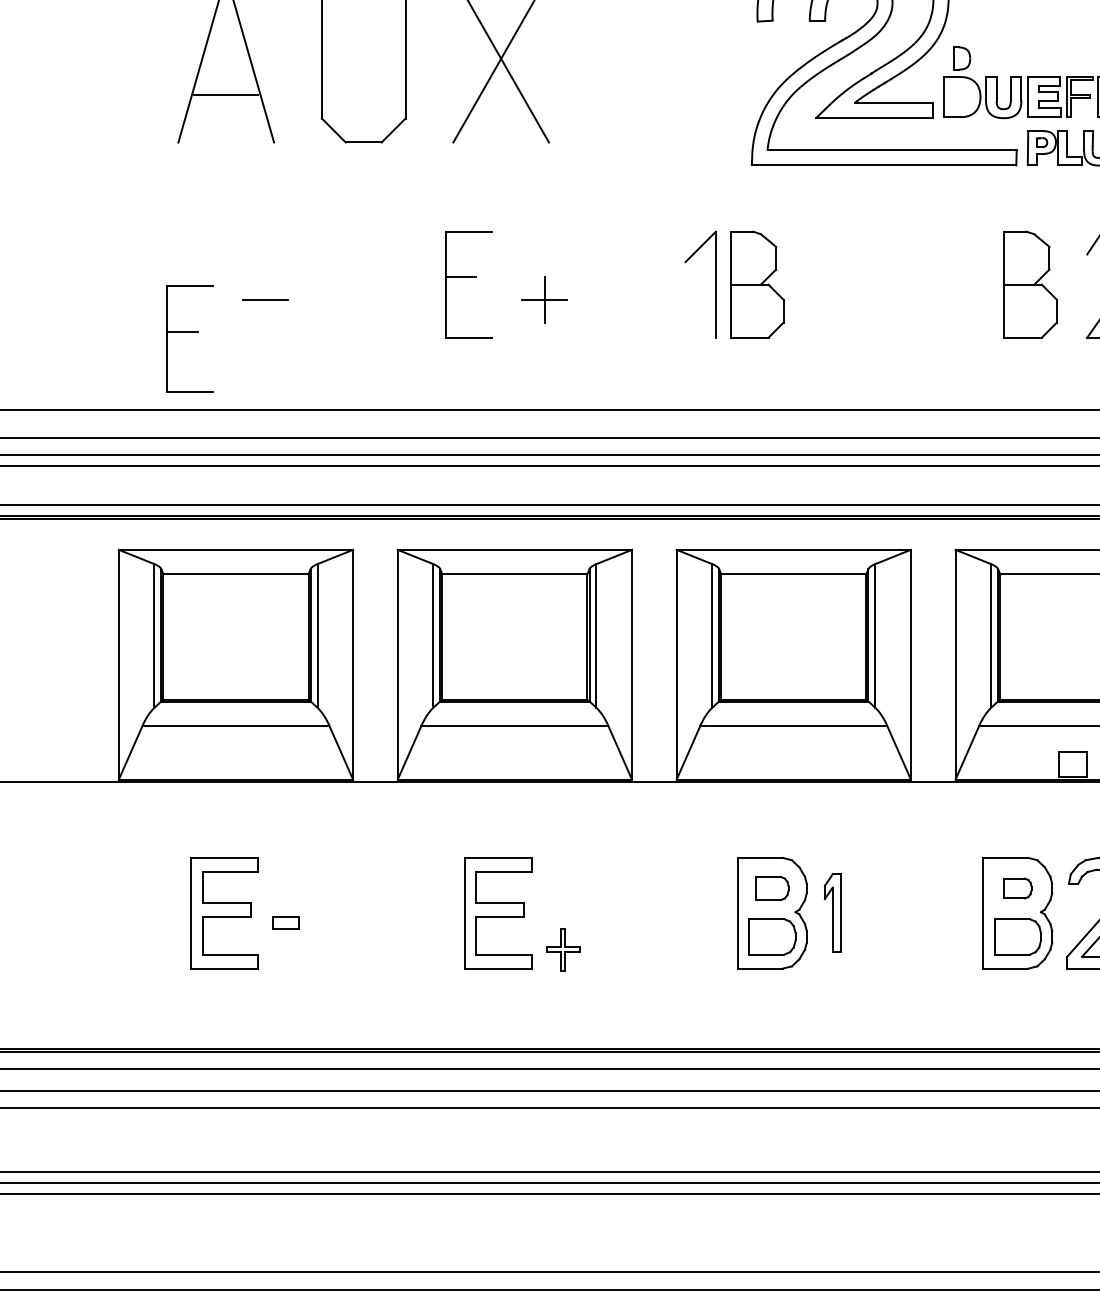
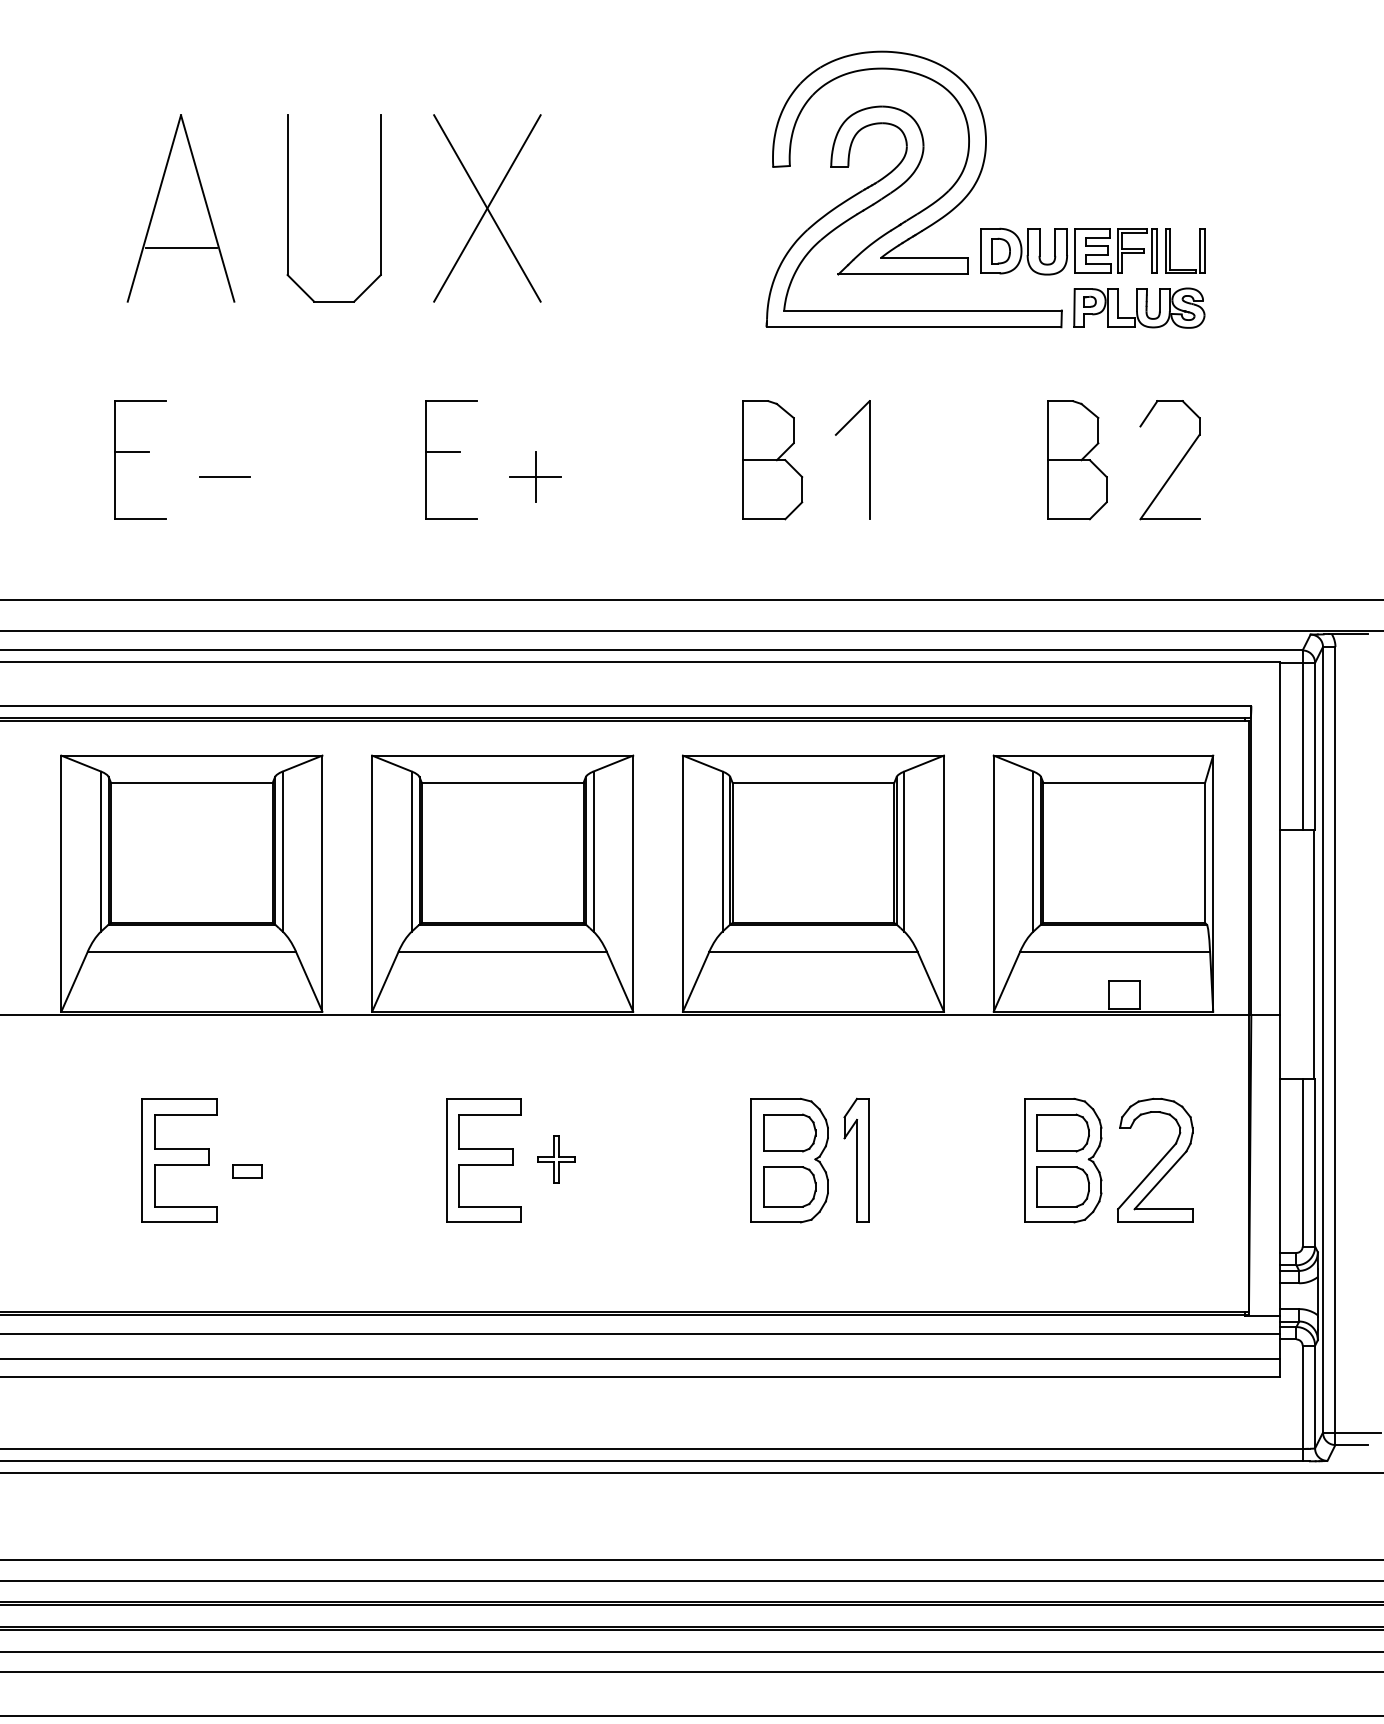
part: (961, 57) -> (1000, 250), moved
part: (715, 284) -> (869, 459), moved
part: (189, 332) -> (140, 452), moved
part: (772, 888) -> (789, 1132), size x1.43
part: (1017, 888) -> (1062, 1132), size x1.67
part: (832, 912) -> (856, 1159), size x1.43
part: (563, 949) -> (556, 1159), moved

